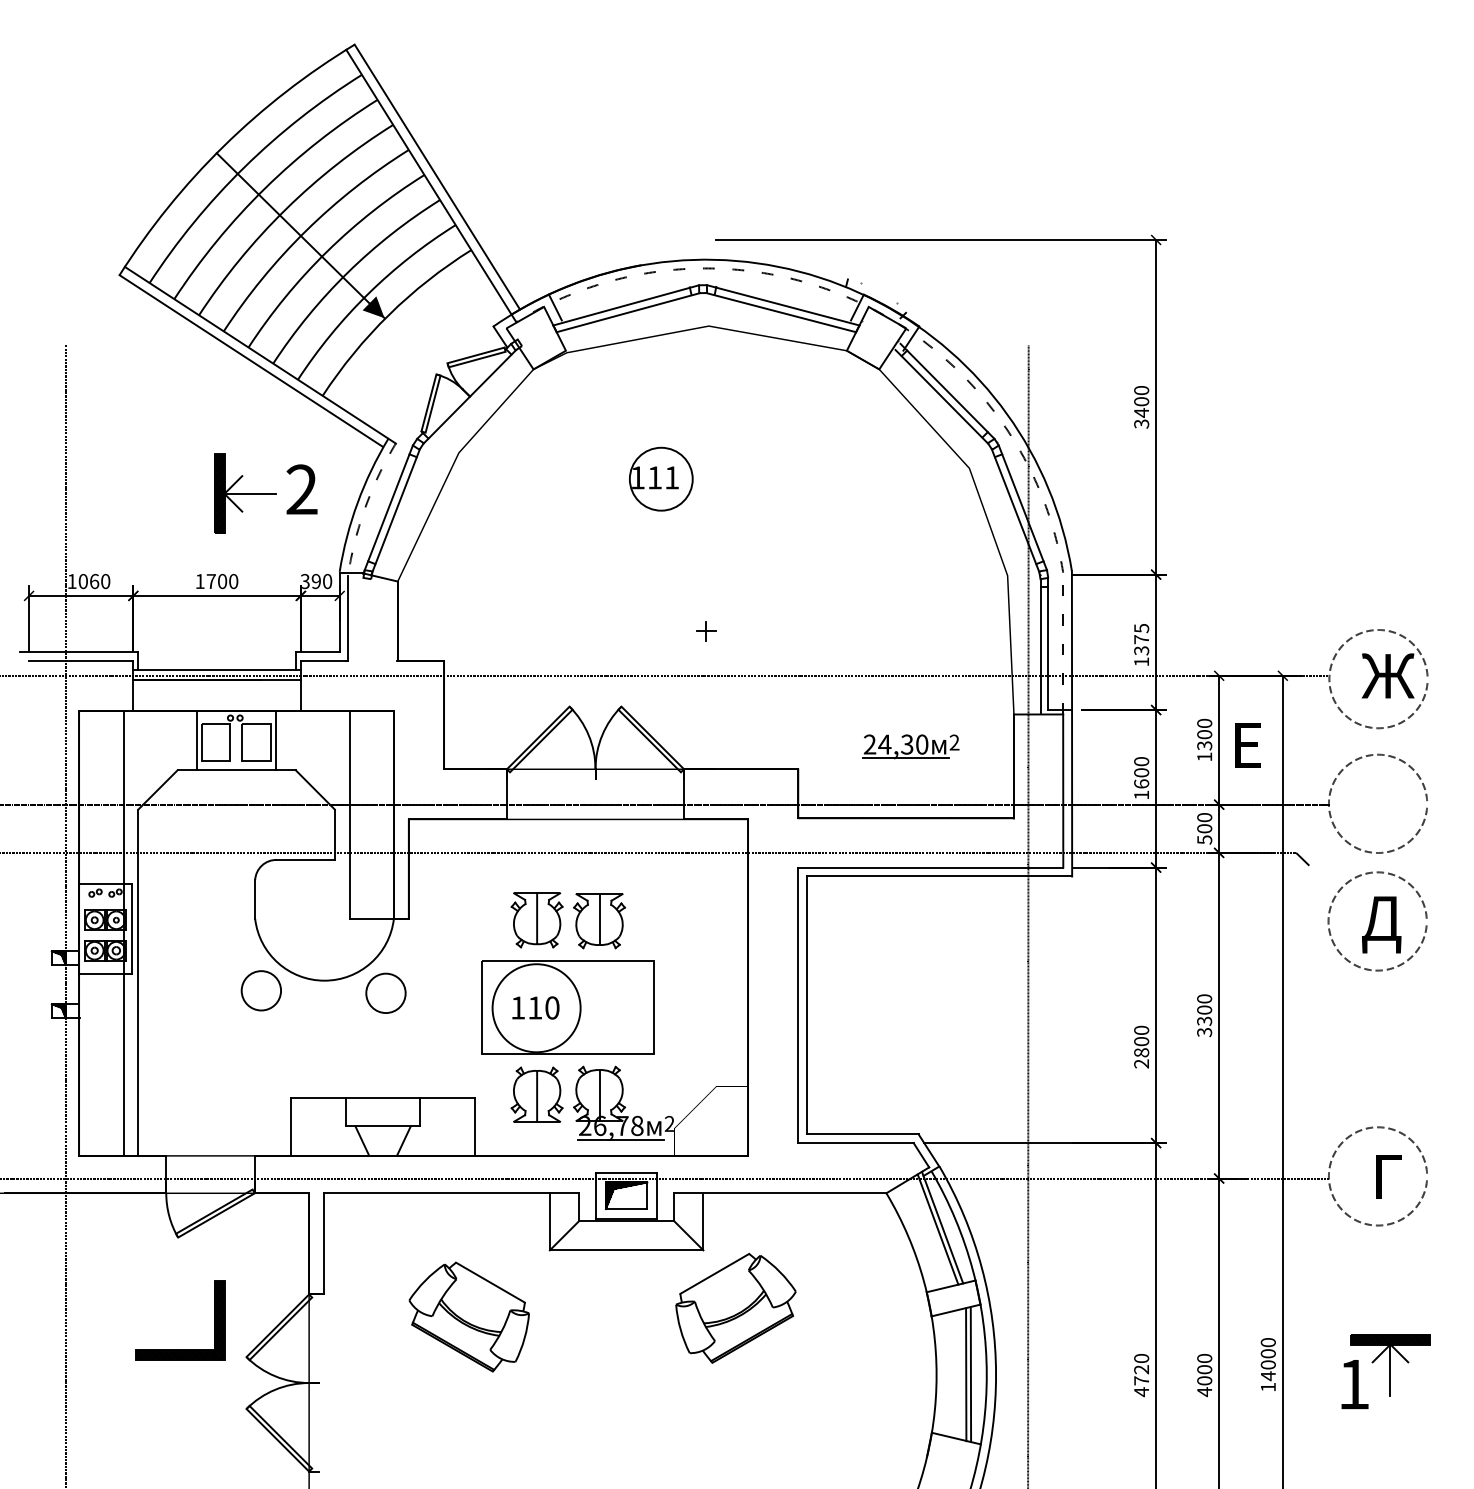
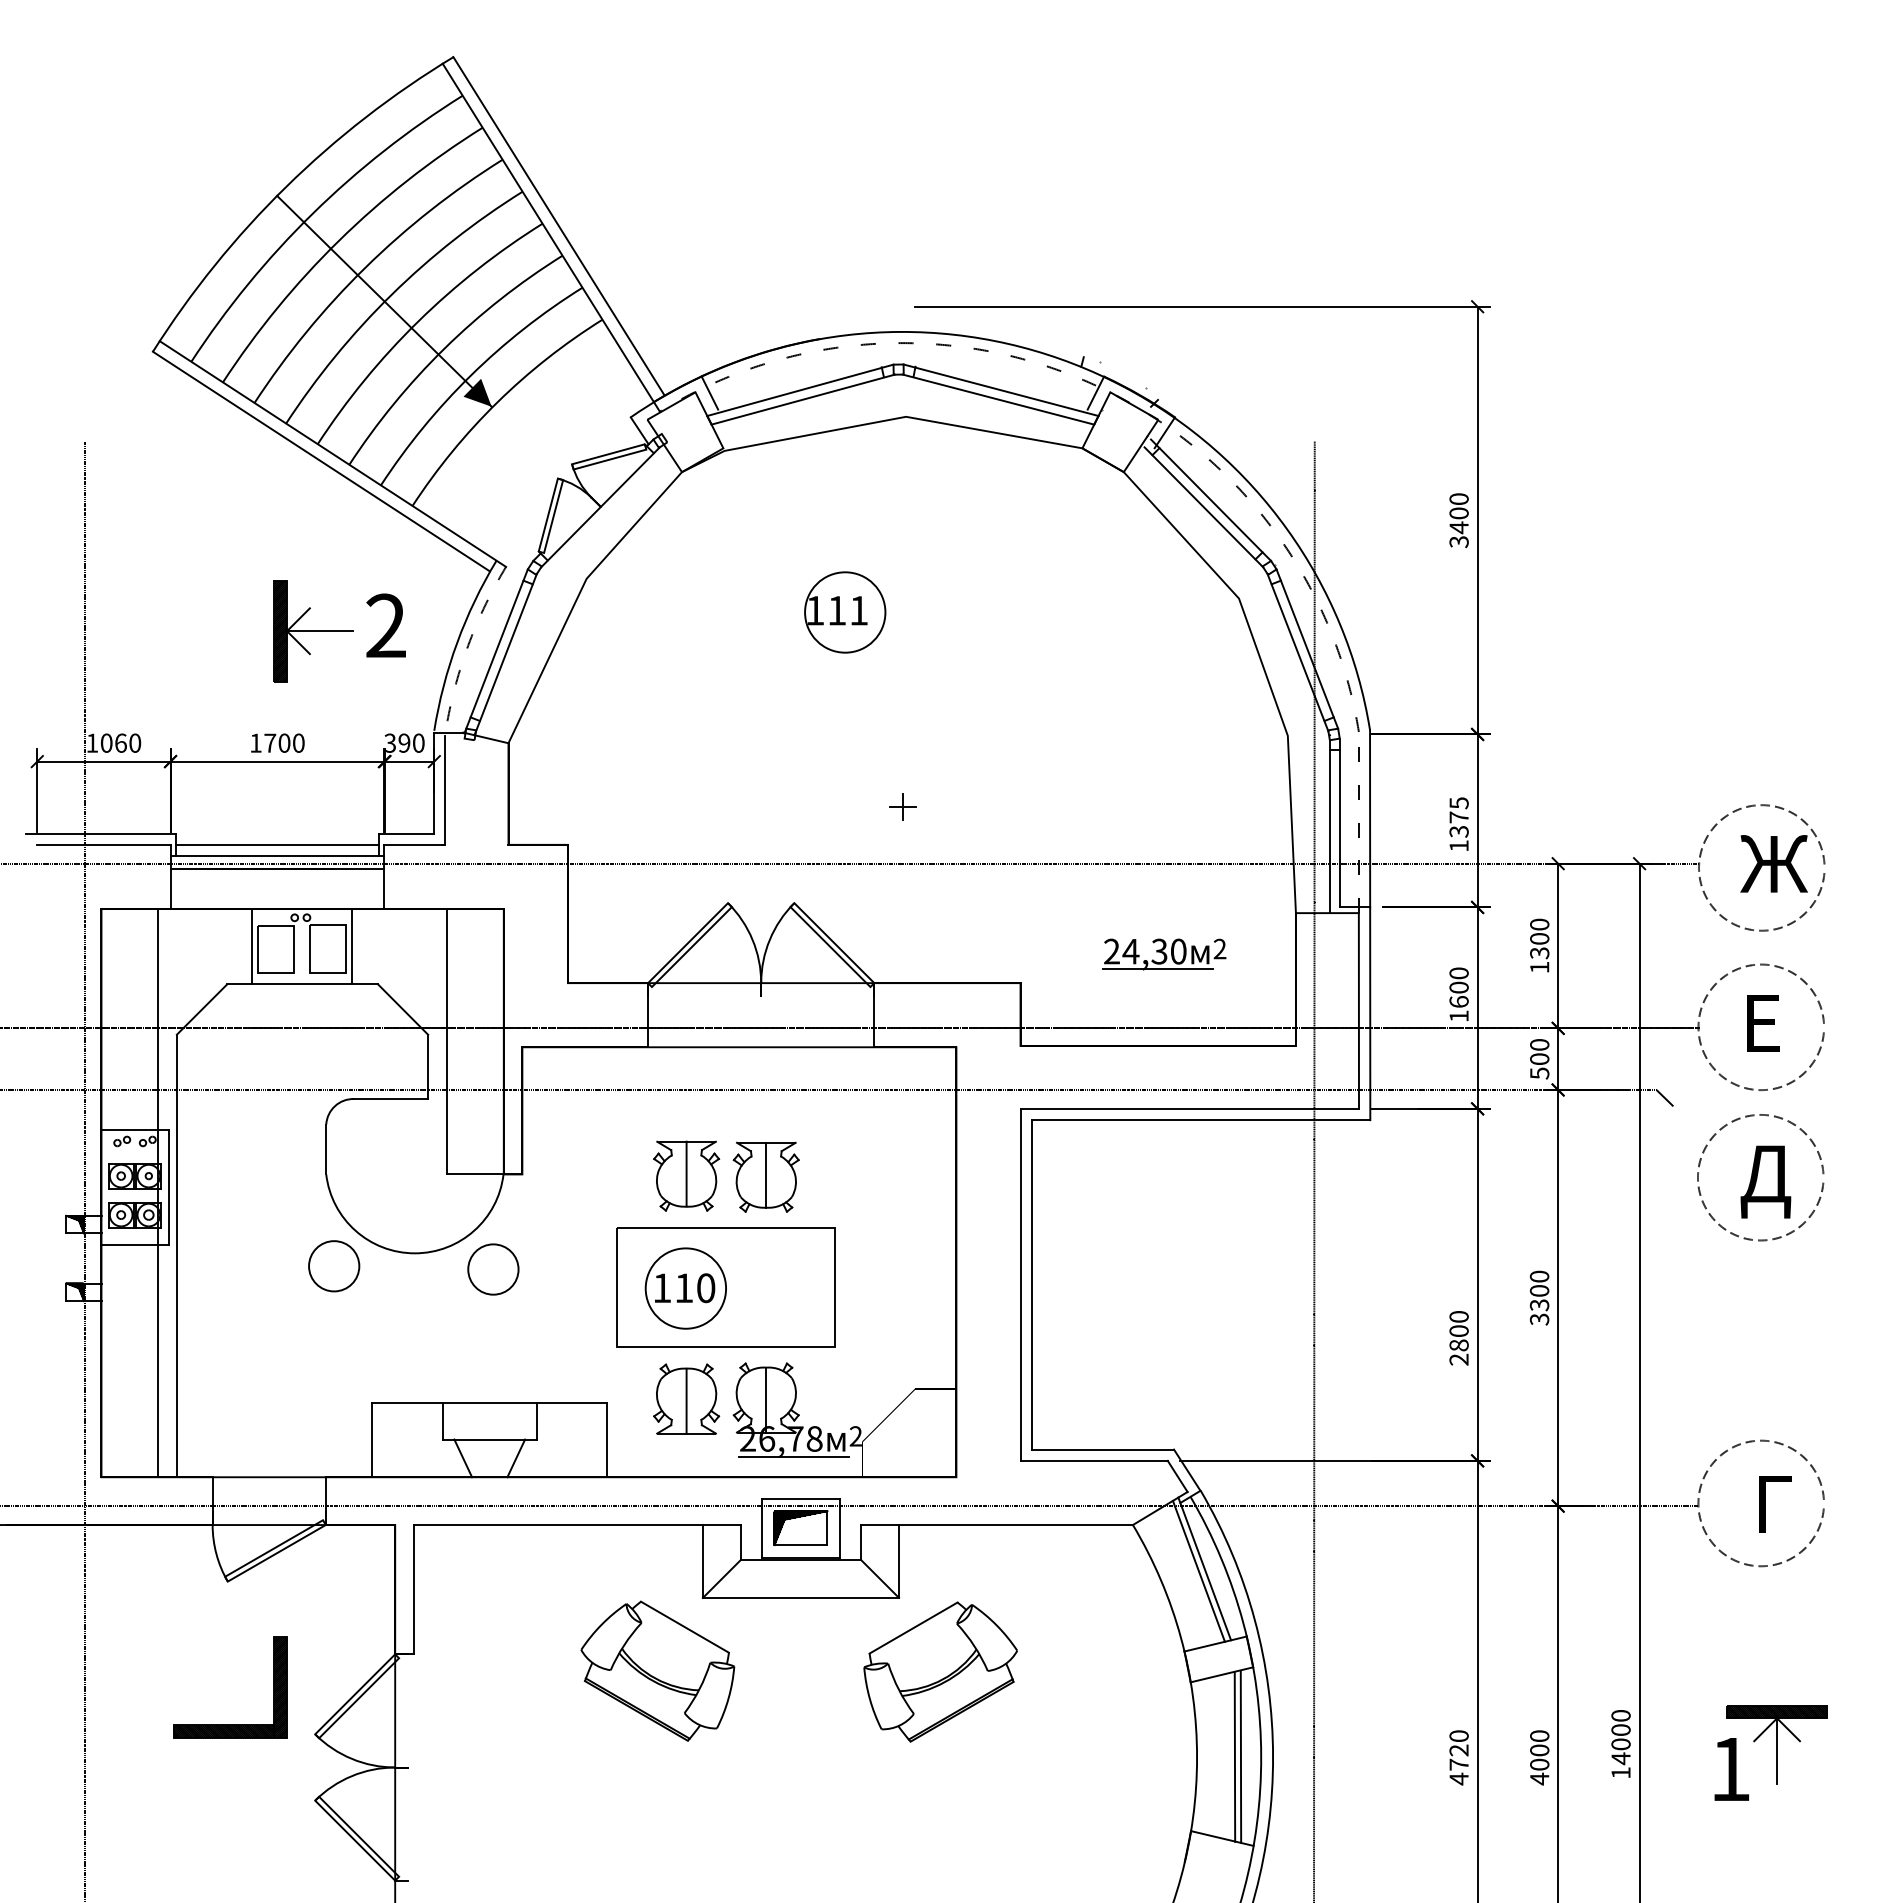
line: (217, 660) -> (277, 844), added
text: (1248, 745) -> (1763, 1023), moved
circle: (536, 1008) -> (685, 1288), size x0.71
part: (468, 1316) -> (657, 1670), moved

